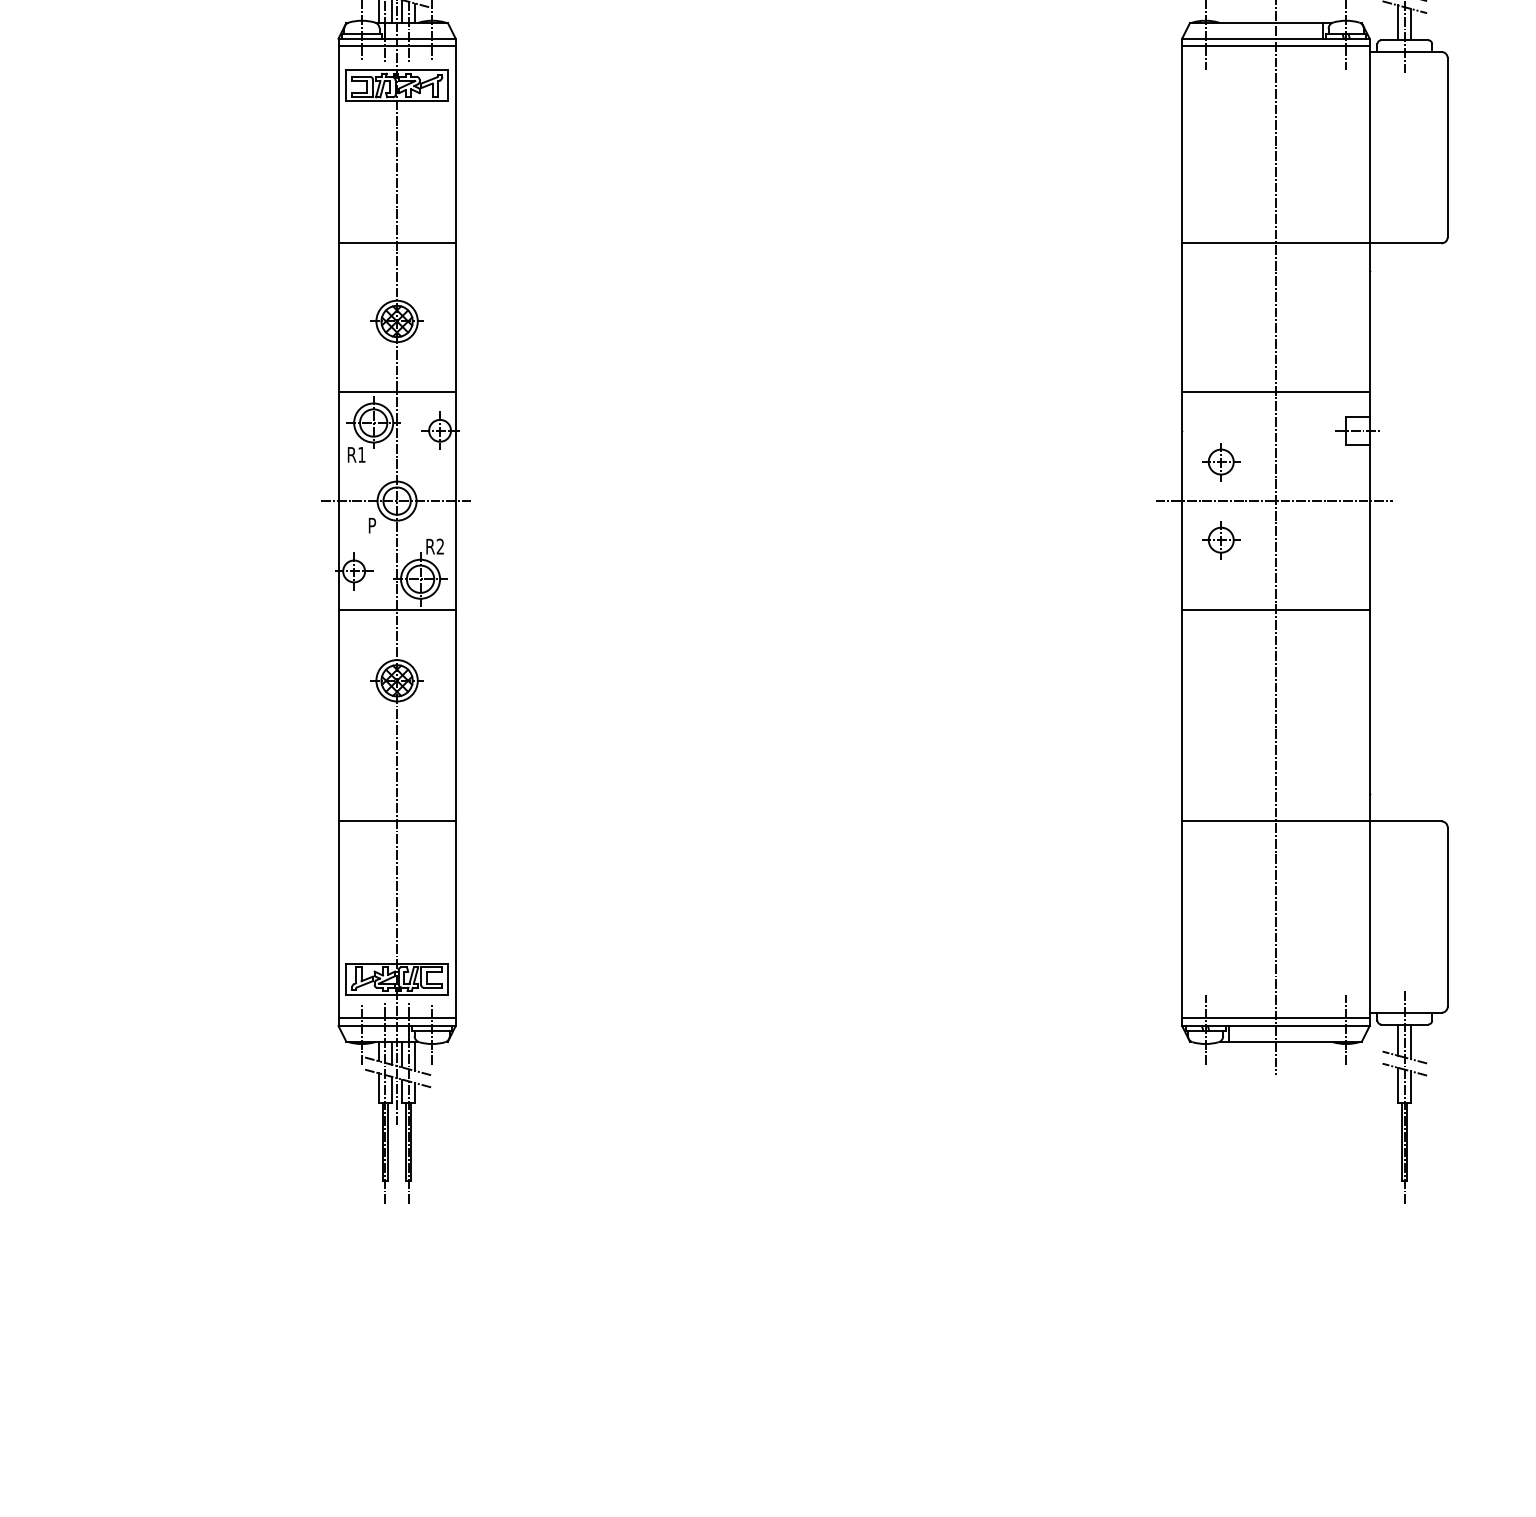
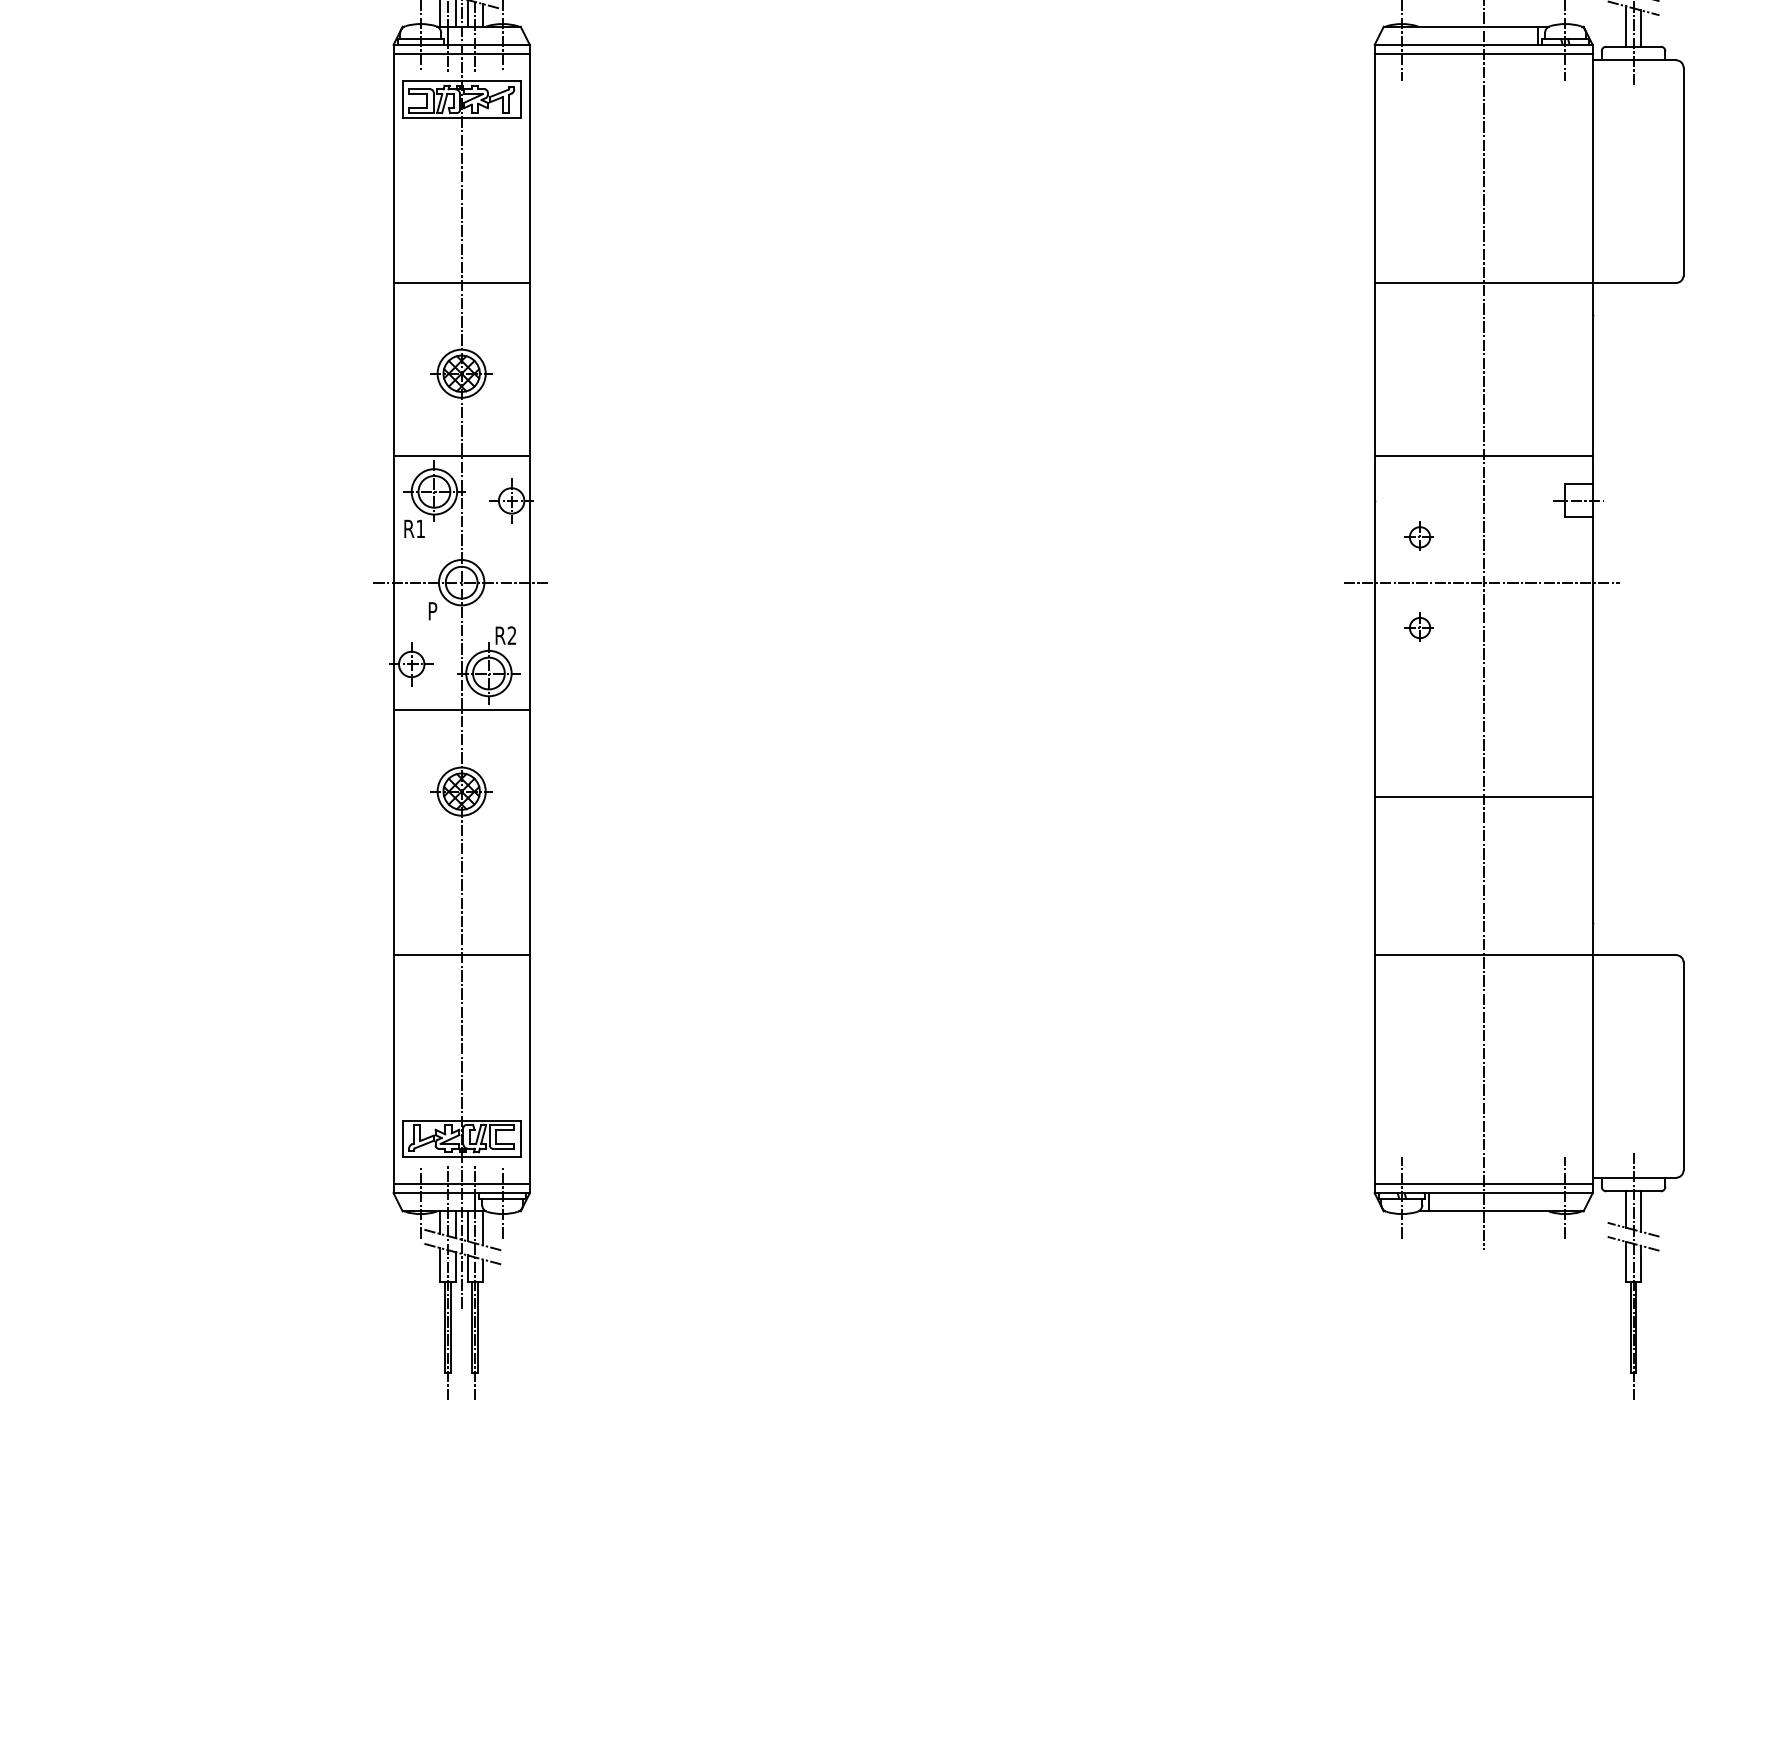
part: (1220, 462) -> (1419, 537), size x0.7
part: (1220, 539) -> (1419, 627), size x0.7
line: (1275, 610) -> (1483, 796), moved

